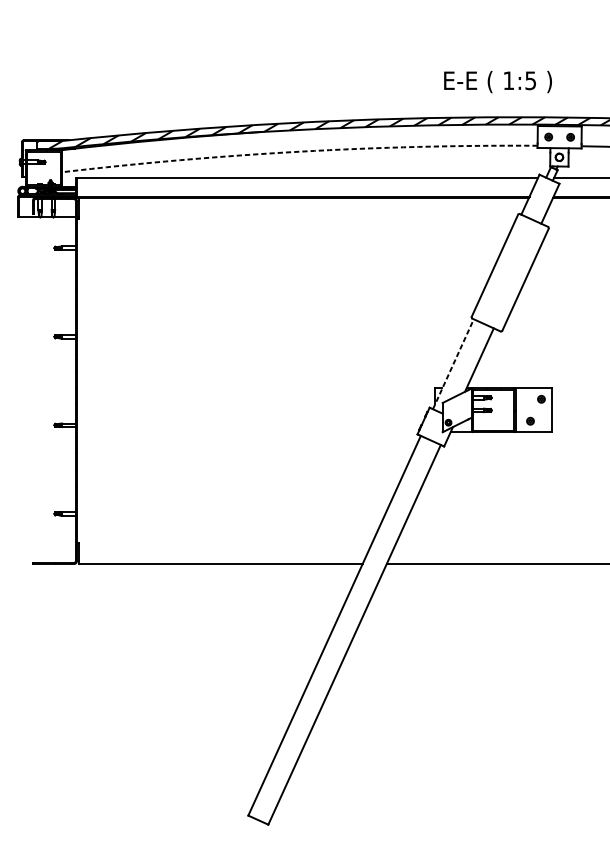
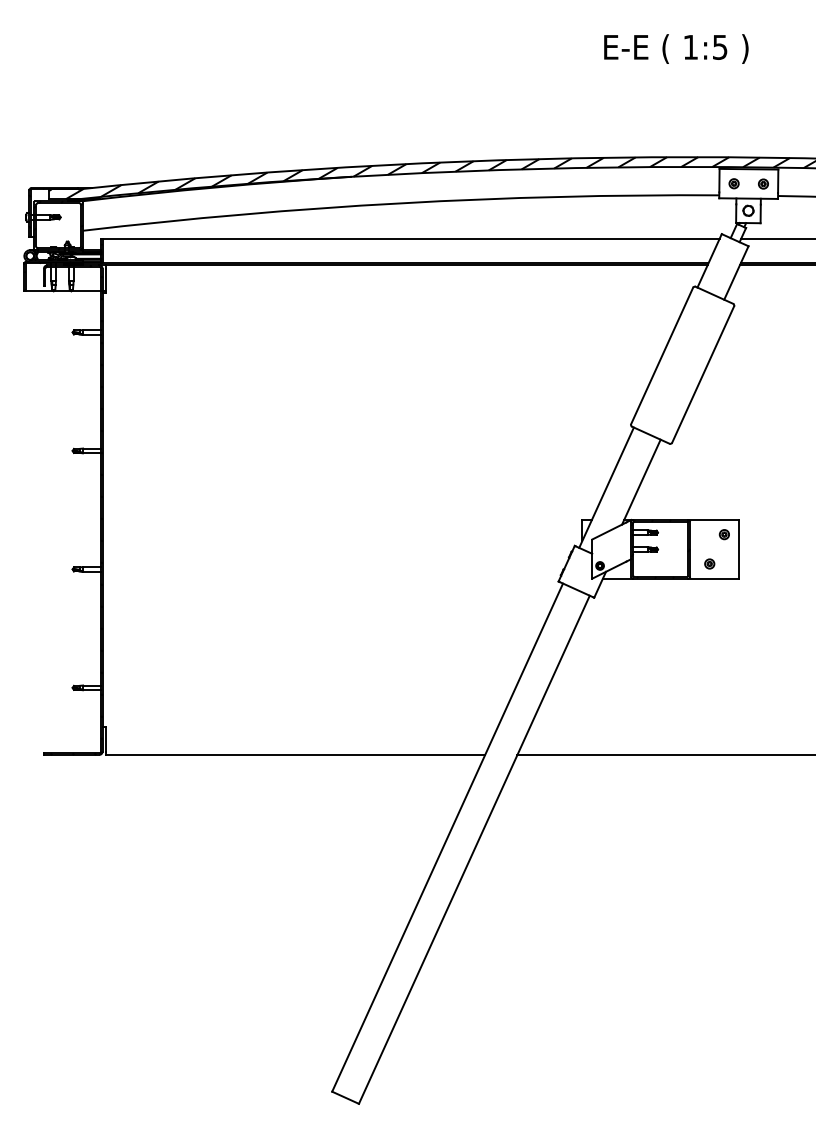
text: (498, 81) -> (676, 48), moved
arc: (299, 151) -> (400, 203), dashed -> solid
line: (453, 364) -> (606, 487), dashed -> solid

